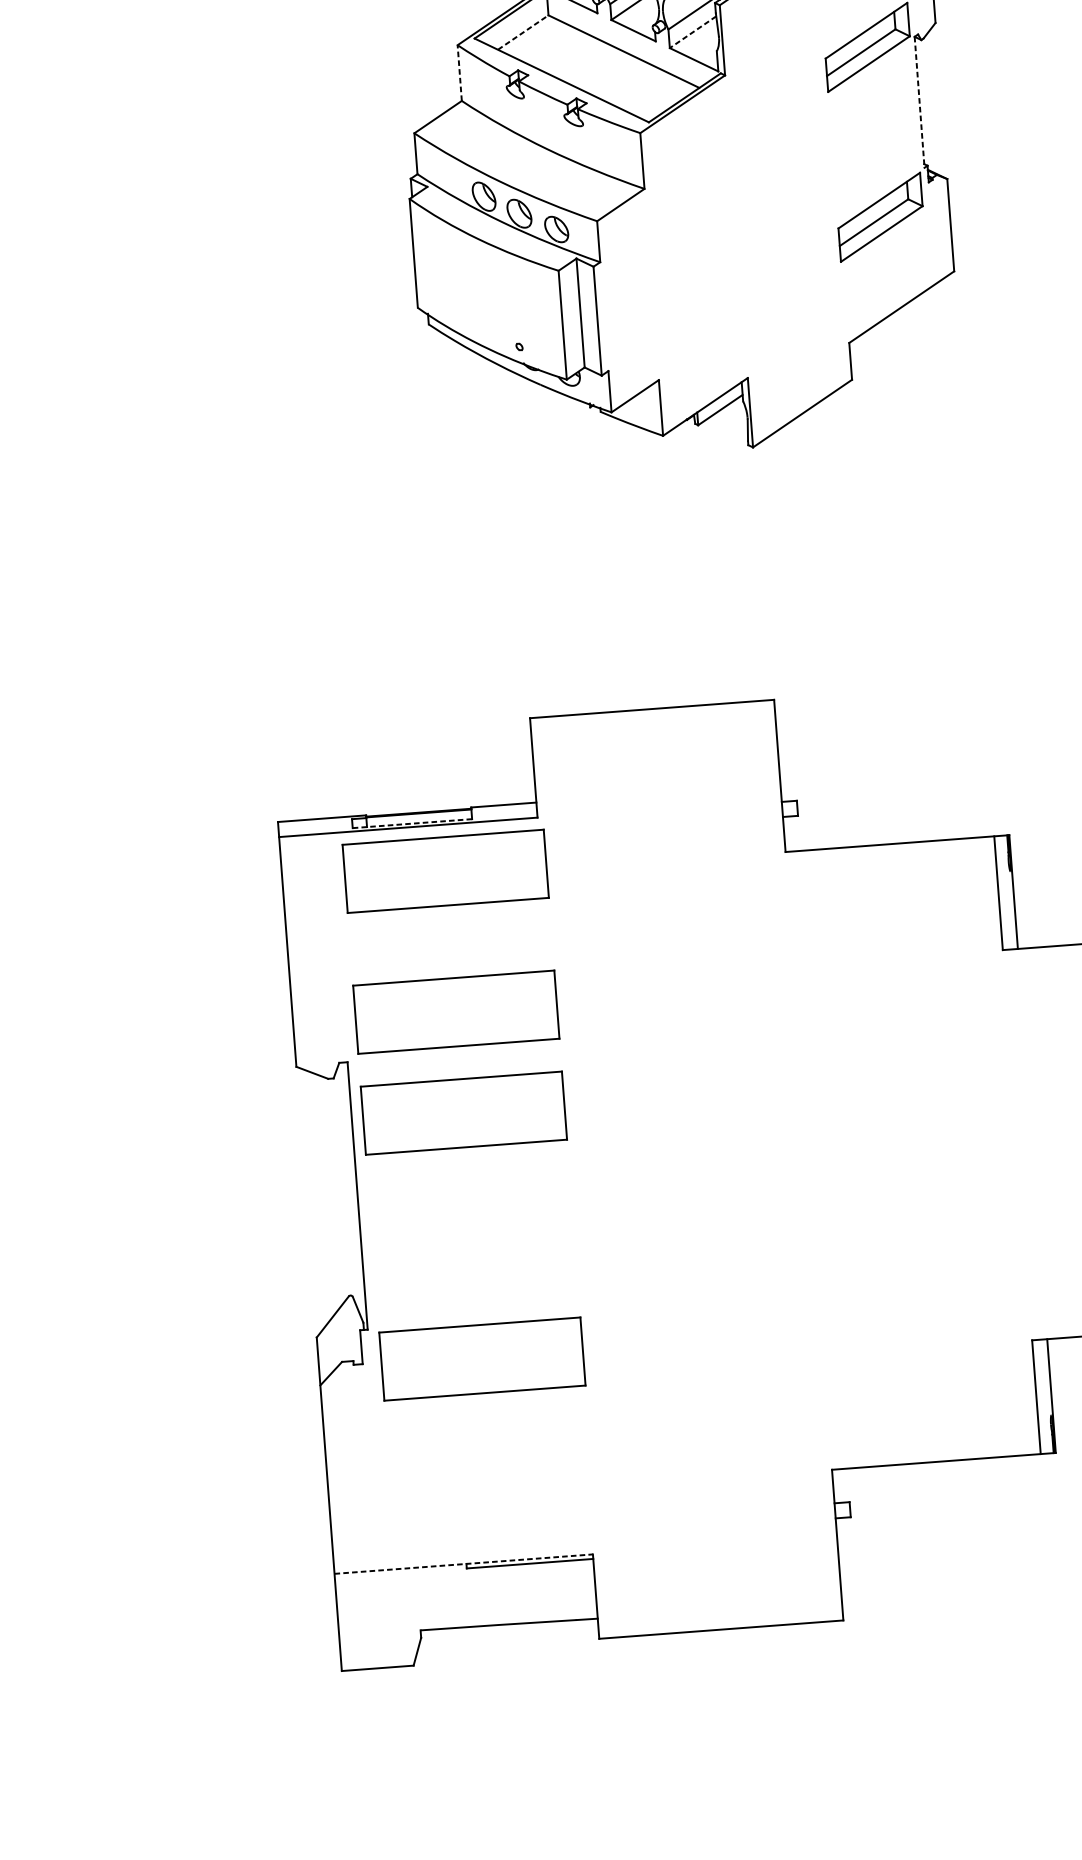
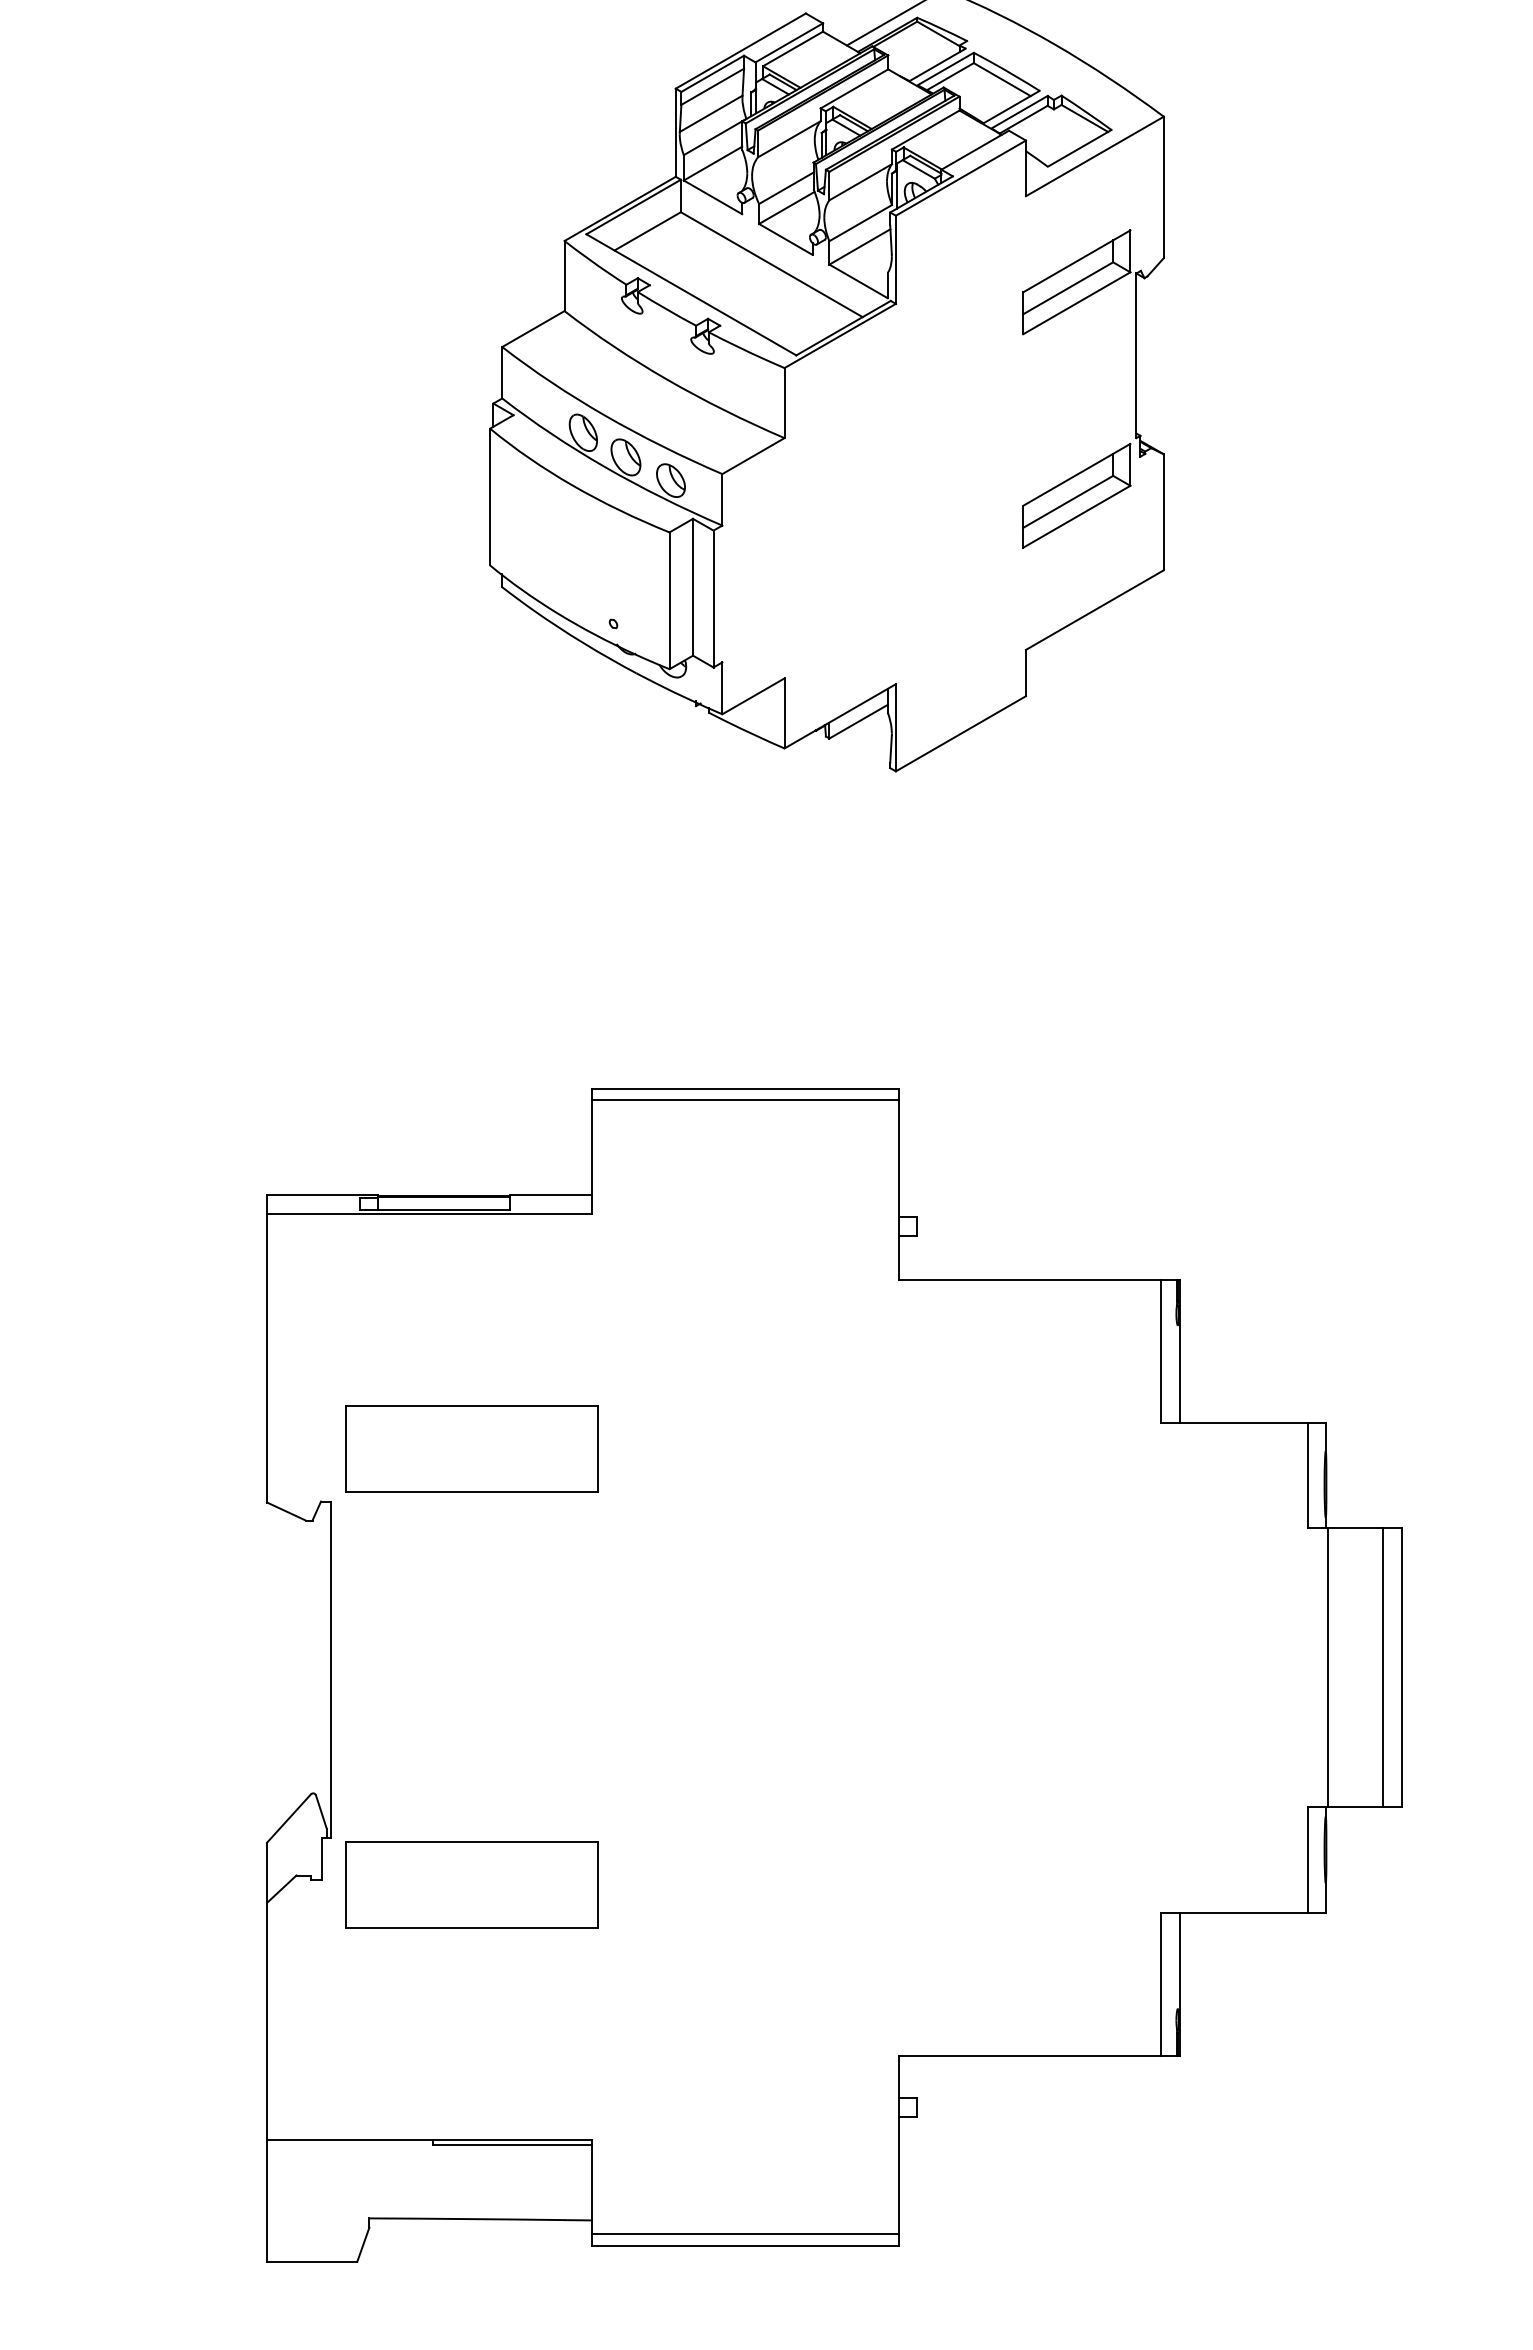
line: (523, 32) -> (648, 231), dashed -> solid
line: (692, 32) -> (859, 247), dashed -> solid
line: (459, 72) -> (564, 275), dashed -> solid
line: (919, 102) -> (1136, 356), dashed -> solid
line: (652, 718) -> (744, 1100), added
line: (412, 823) -> (435, 1209), dashed -> solid
part: (445, 870) -> (471, 1271), removed
part: (463, 1112) -> (471, 1575), removed
line: (463, 1564) -> (429, 2139), dashed -> solid
line: (720, 1620) -> (744, 2234), added

